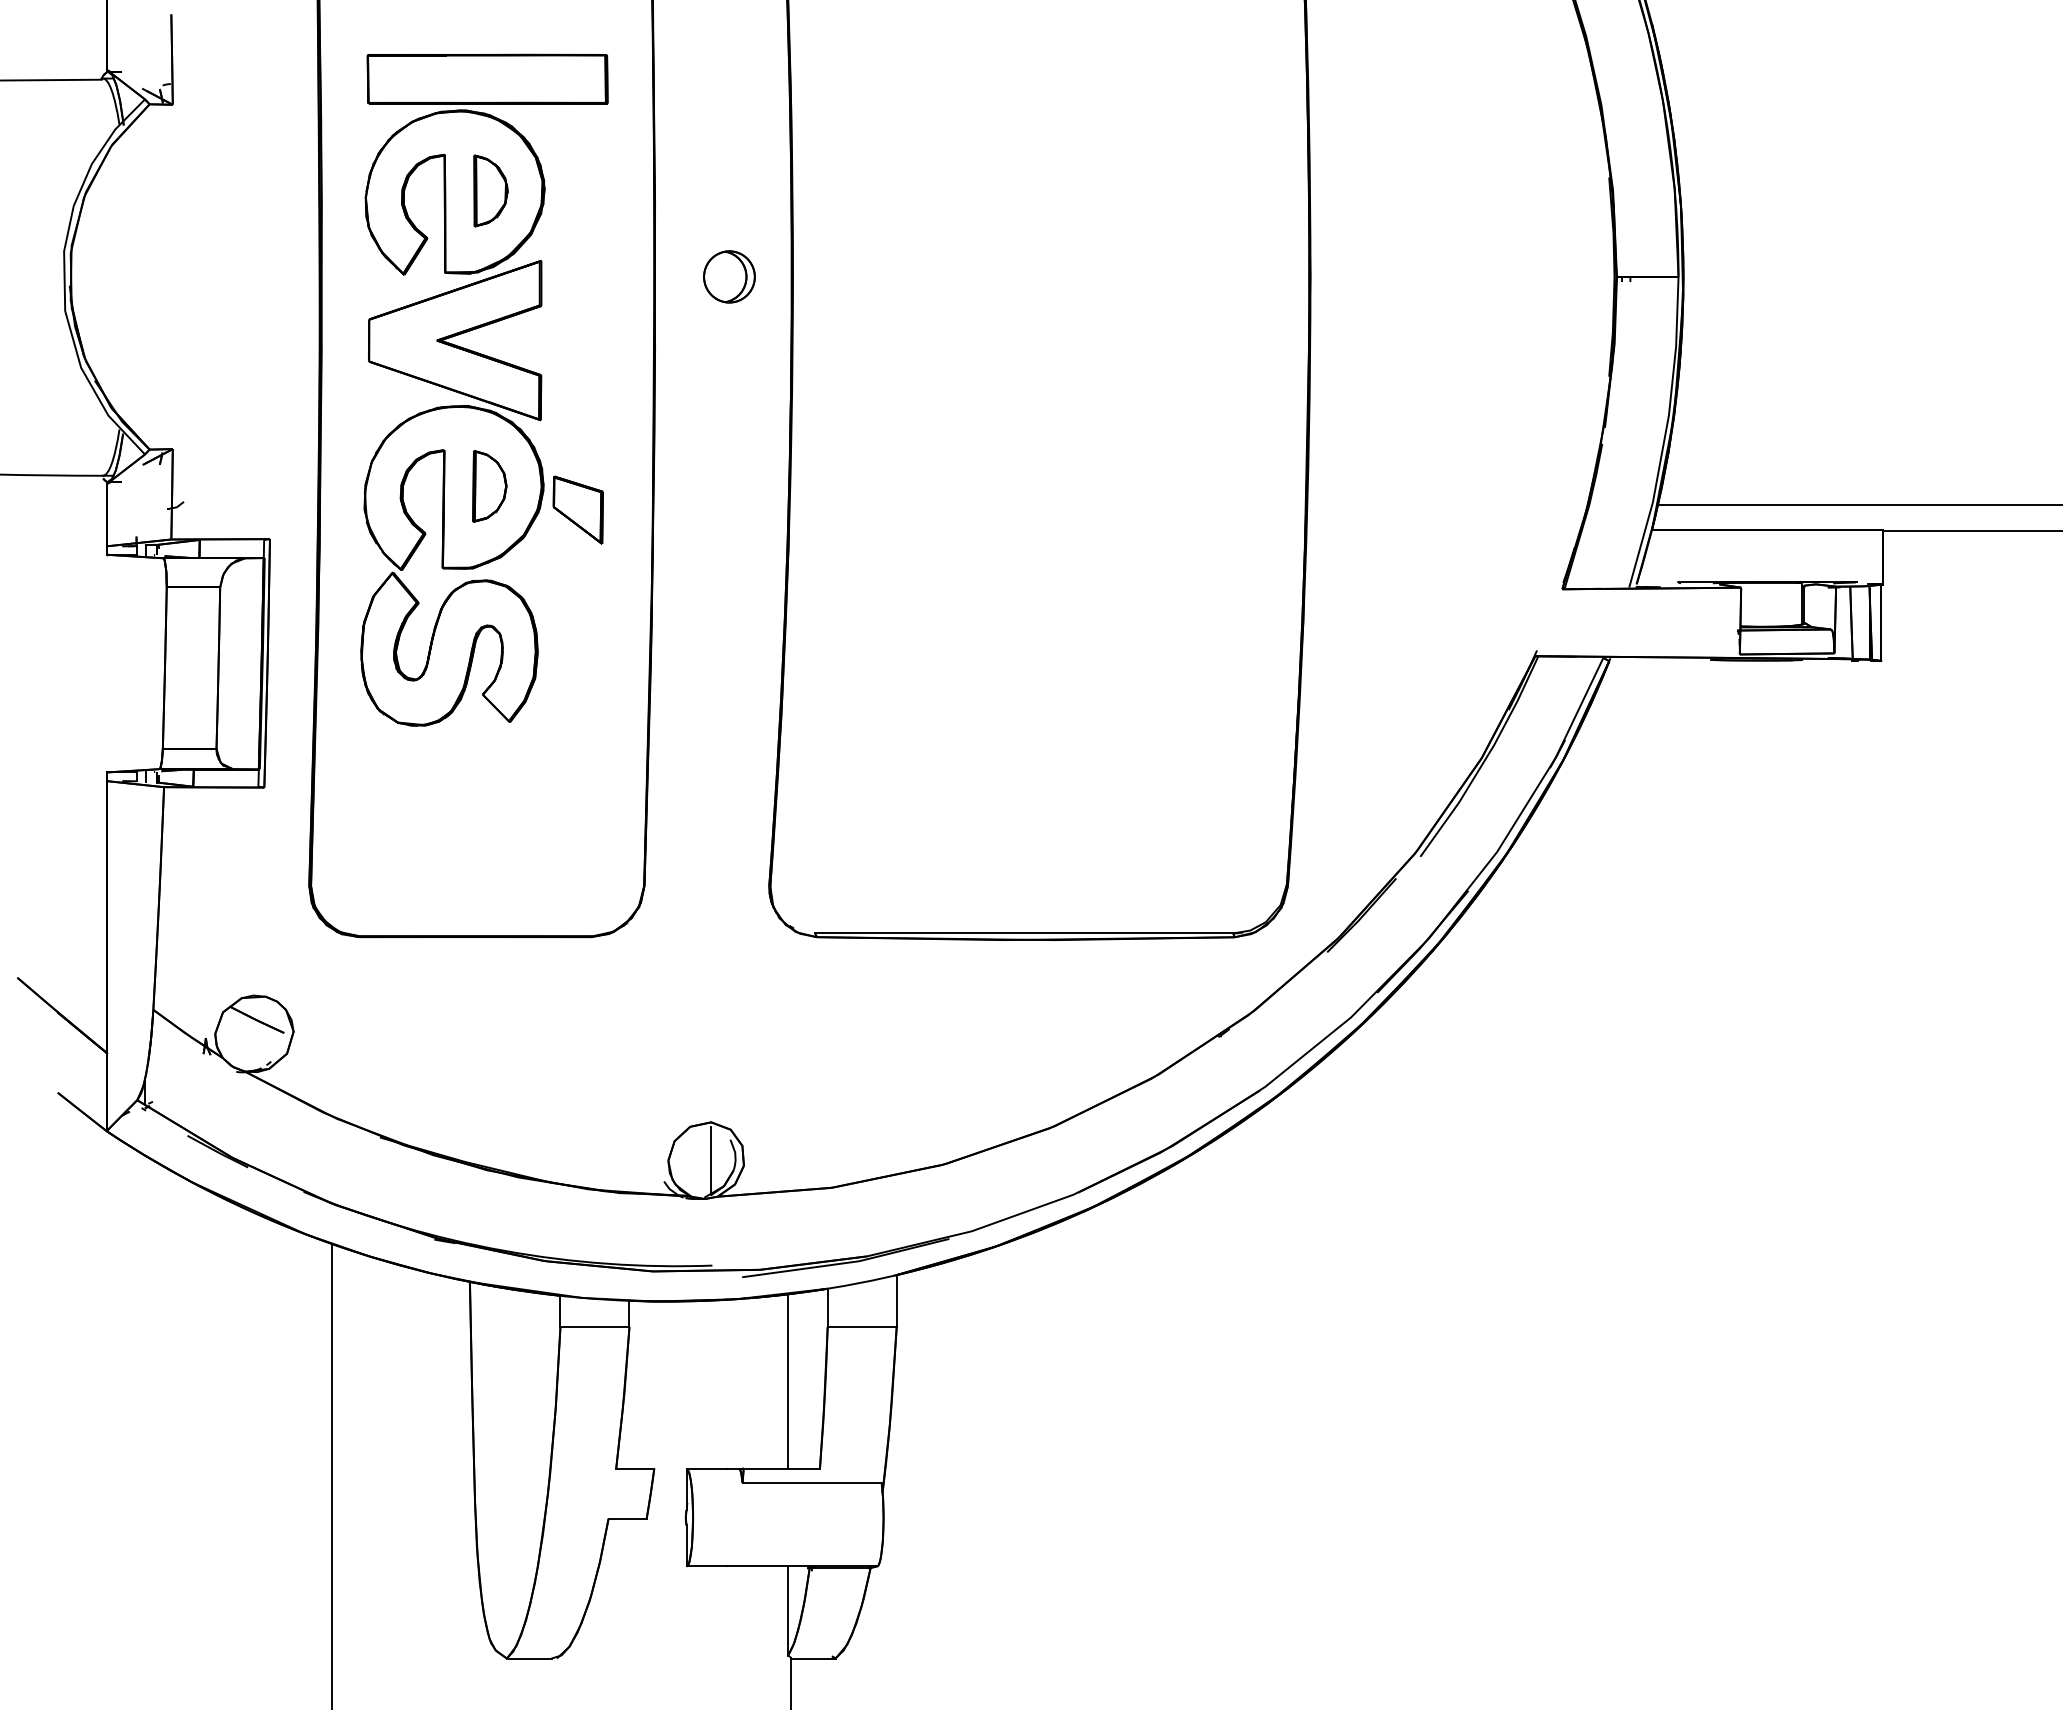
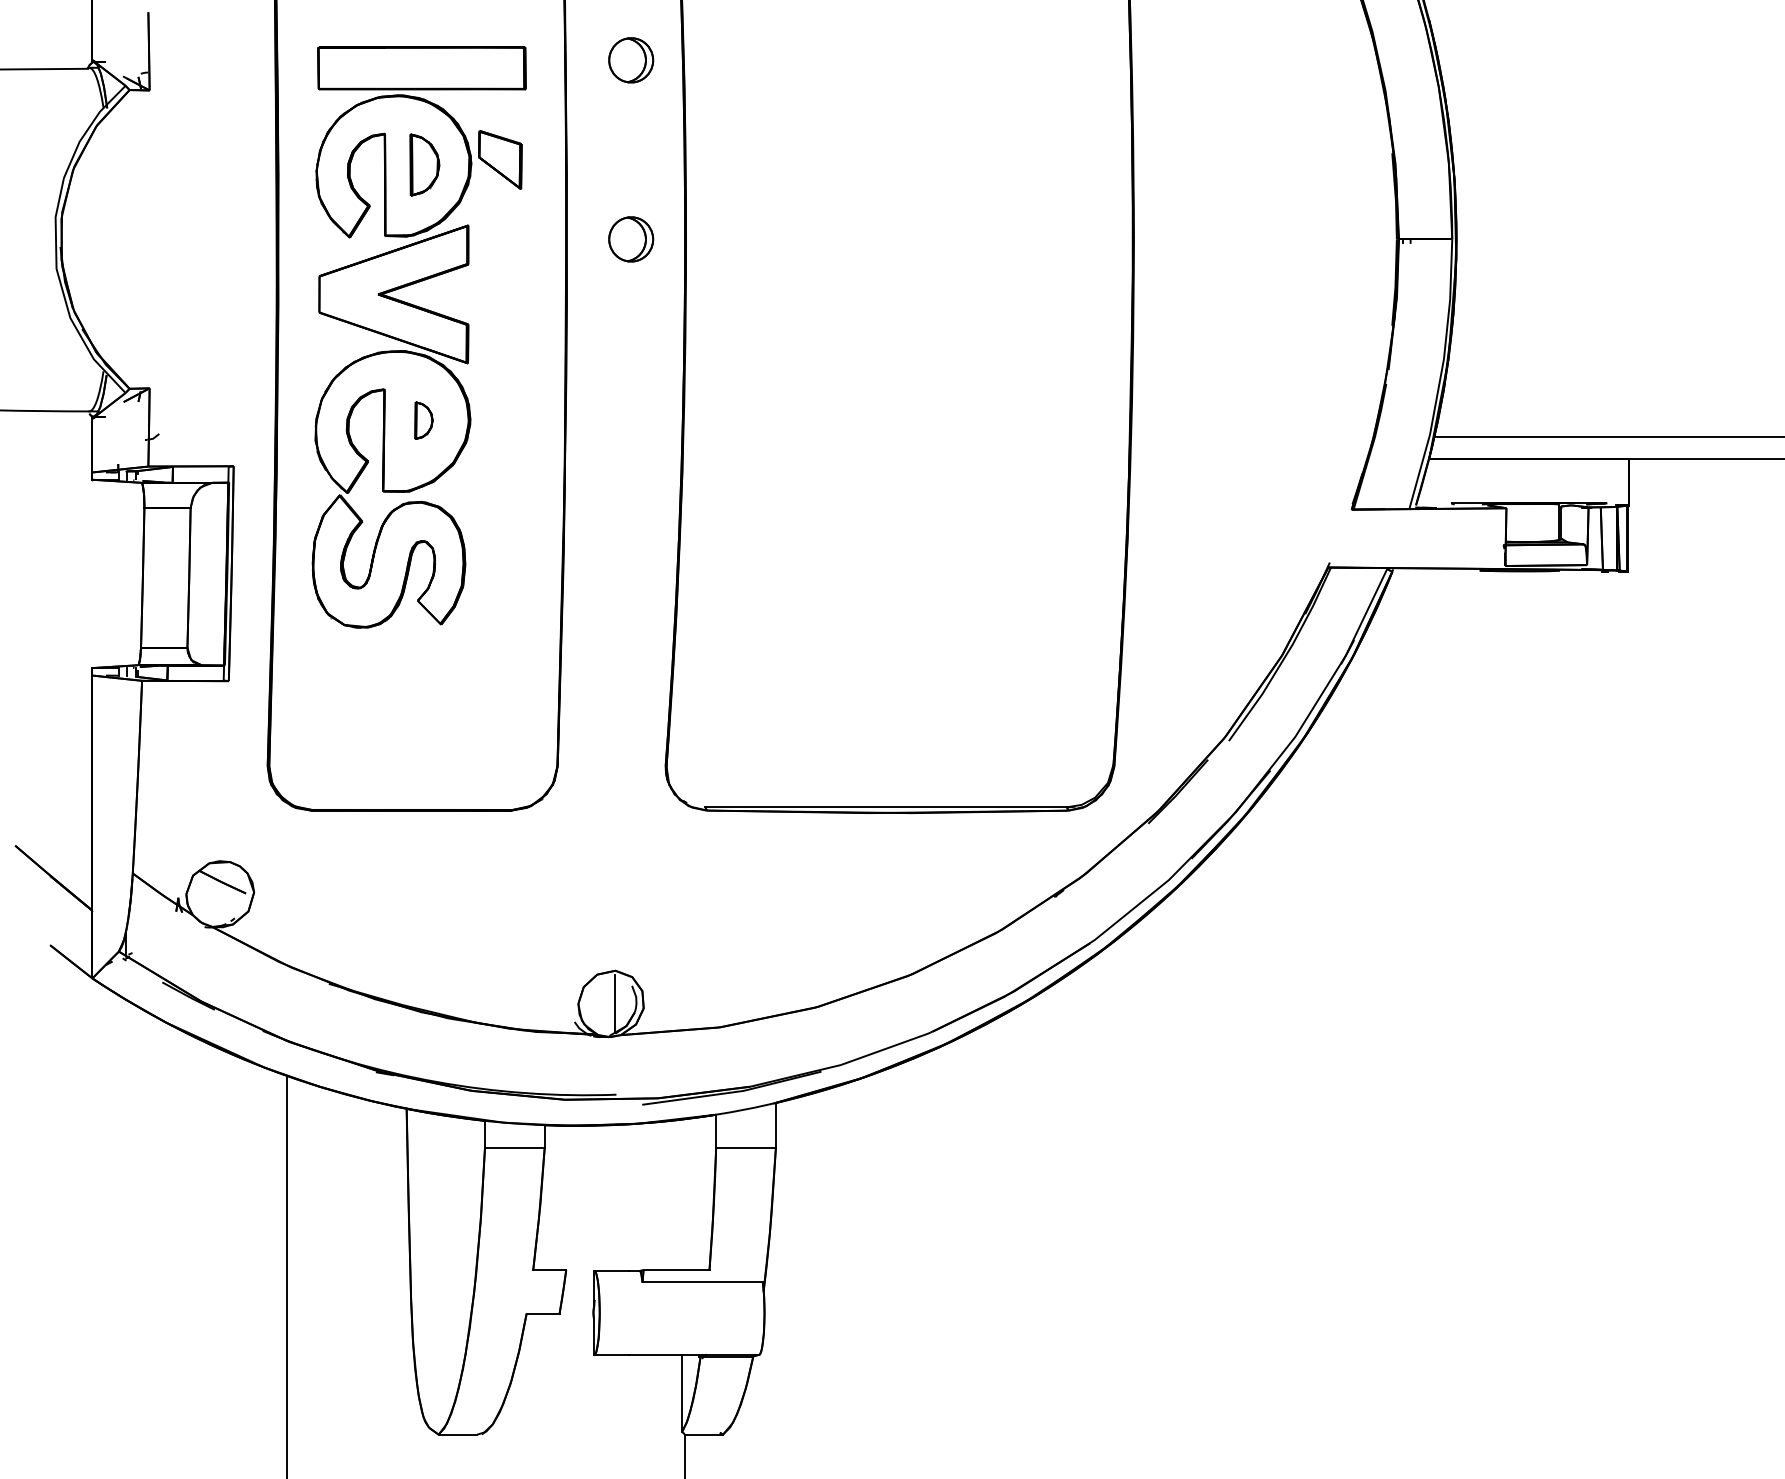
part: (729, 69) -> (631, 59), added
part: (489, 486) -> (423, 420), size x0.6
part: (577, 509) -> (499, 159), moved
line: (788, 1381) -> (682, 1194), removed

